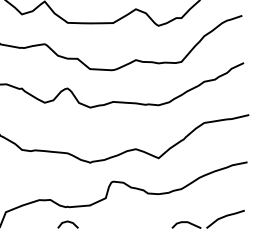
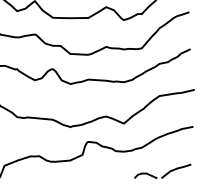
line: (65, 223) -> (51, 174), removed

